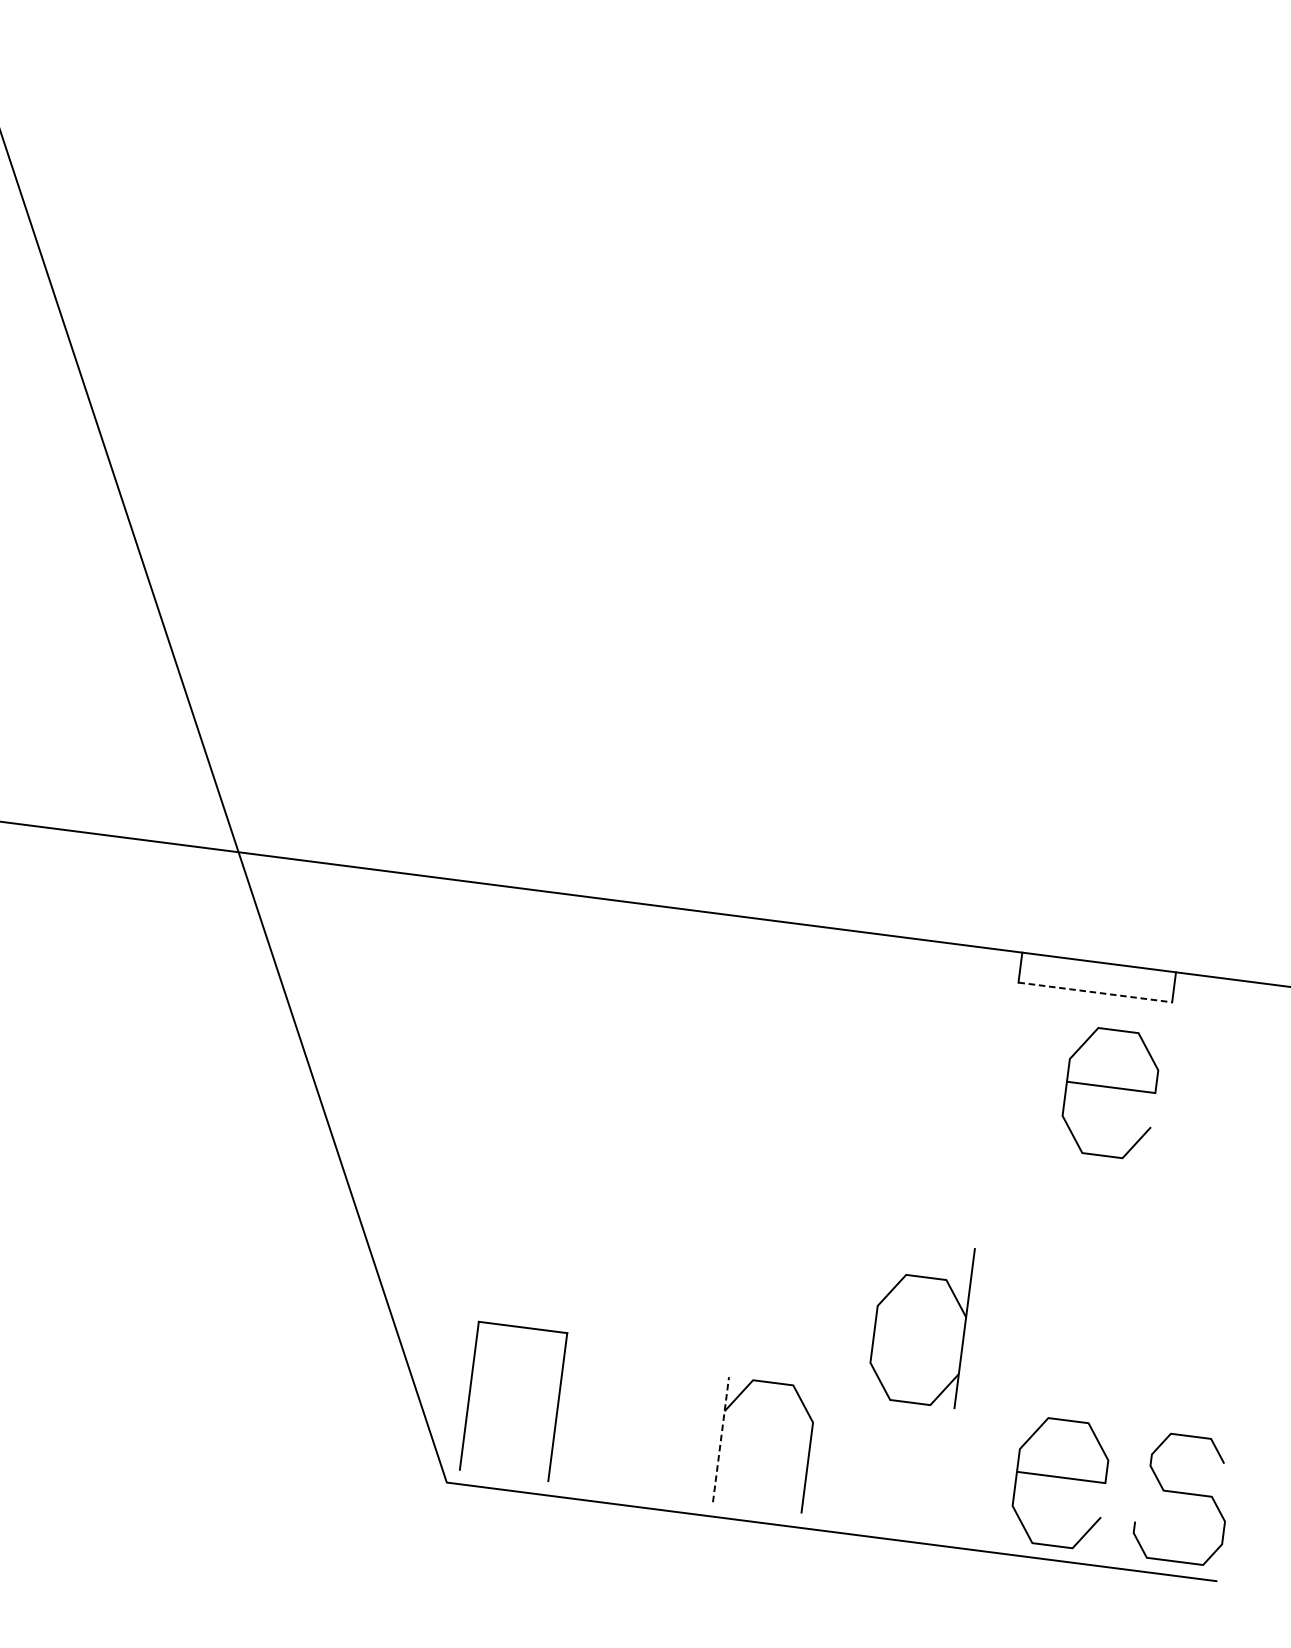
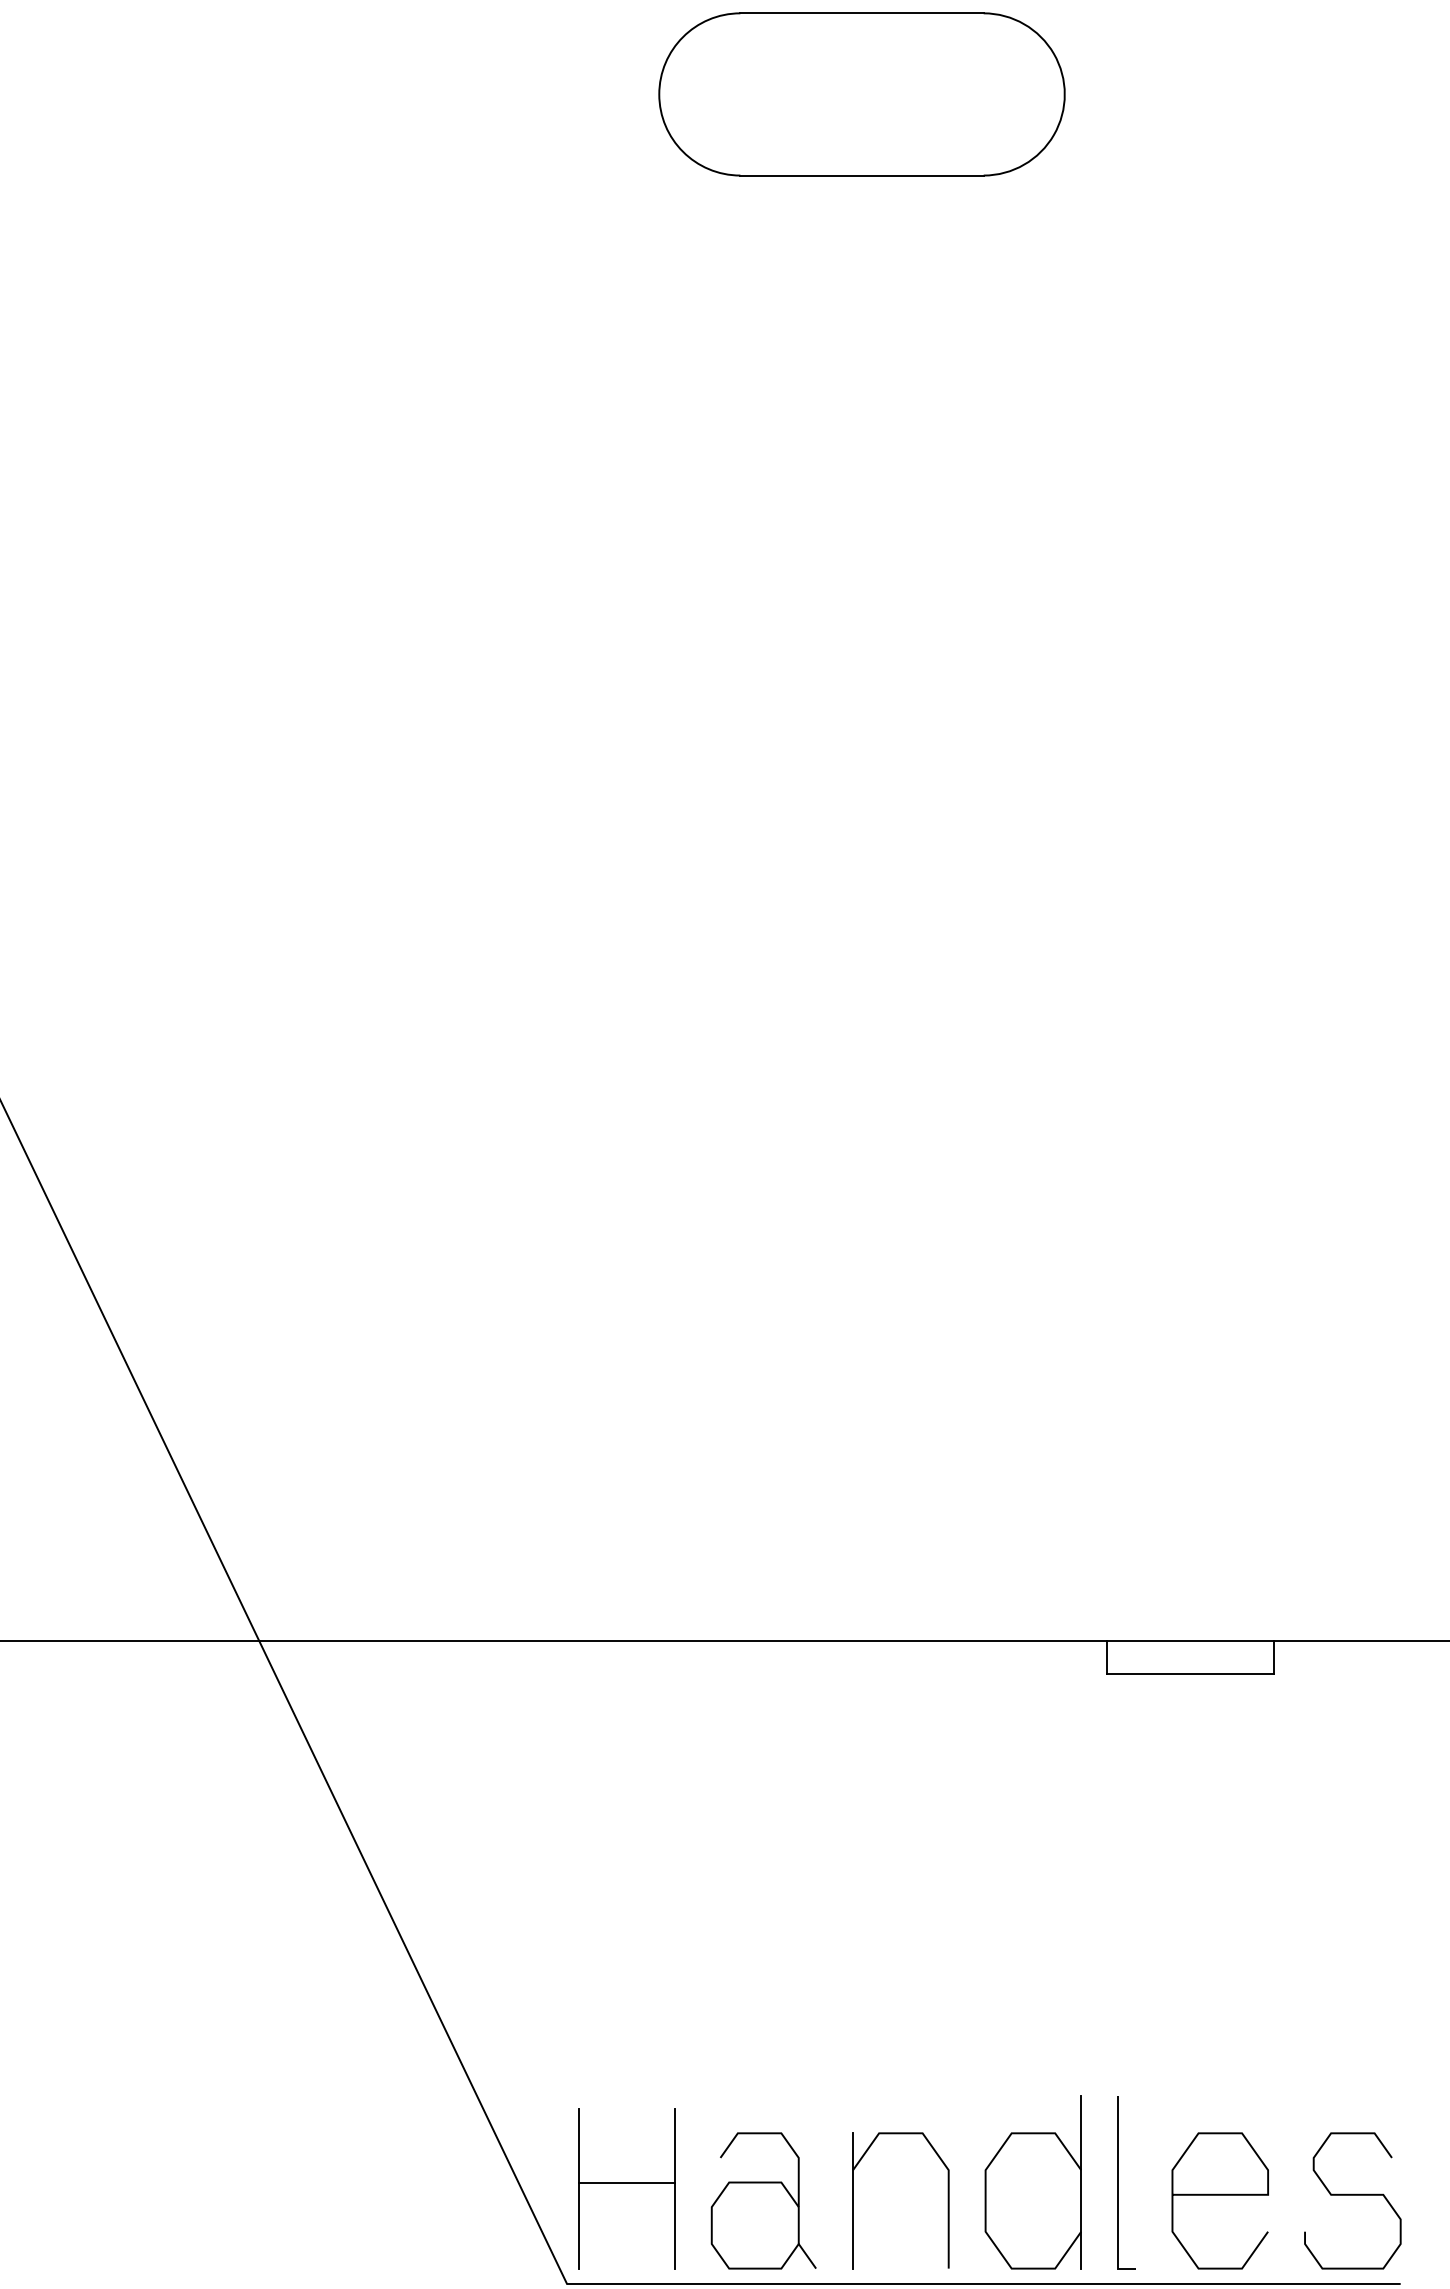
line: (1095, 992) -> (1190, 1673), dashed -> solid
curve: (1110, 1087) -> (1219, 1773), removed
part: (919, 1322) -> (1032, 2182), moved
line: (522, 1327) -> (626, 2182), moved
part: (638, 1428) -> (763, 2200), added
line: (721, 1439) -> (853, 2200), dashed -> solid
line: (968, 1454) -> (1118, 2182), added

